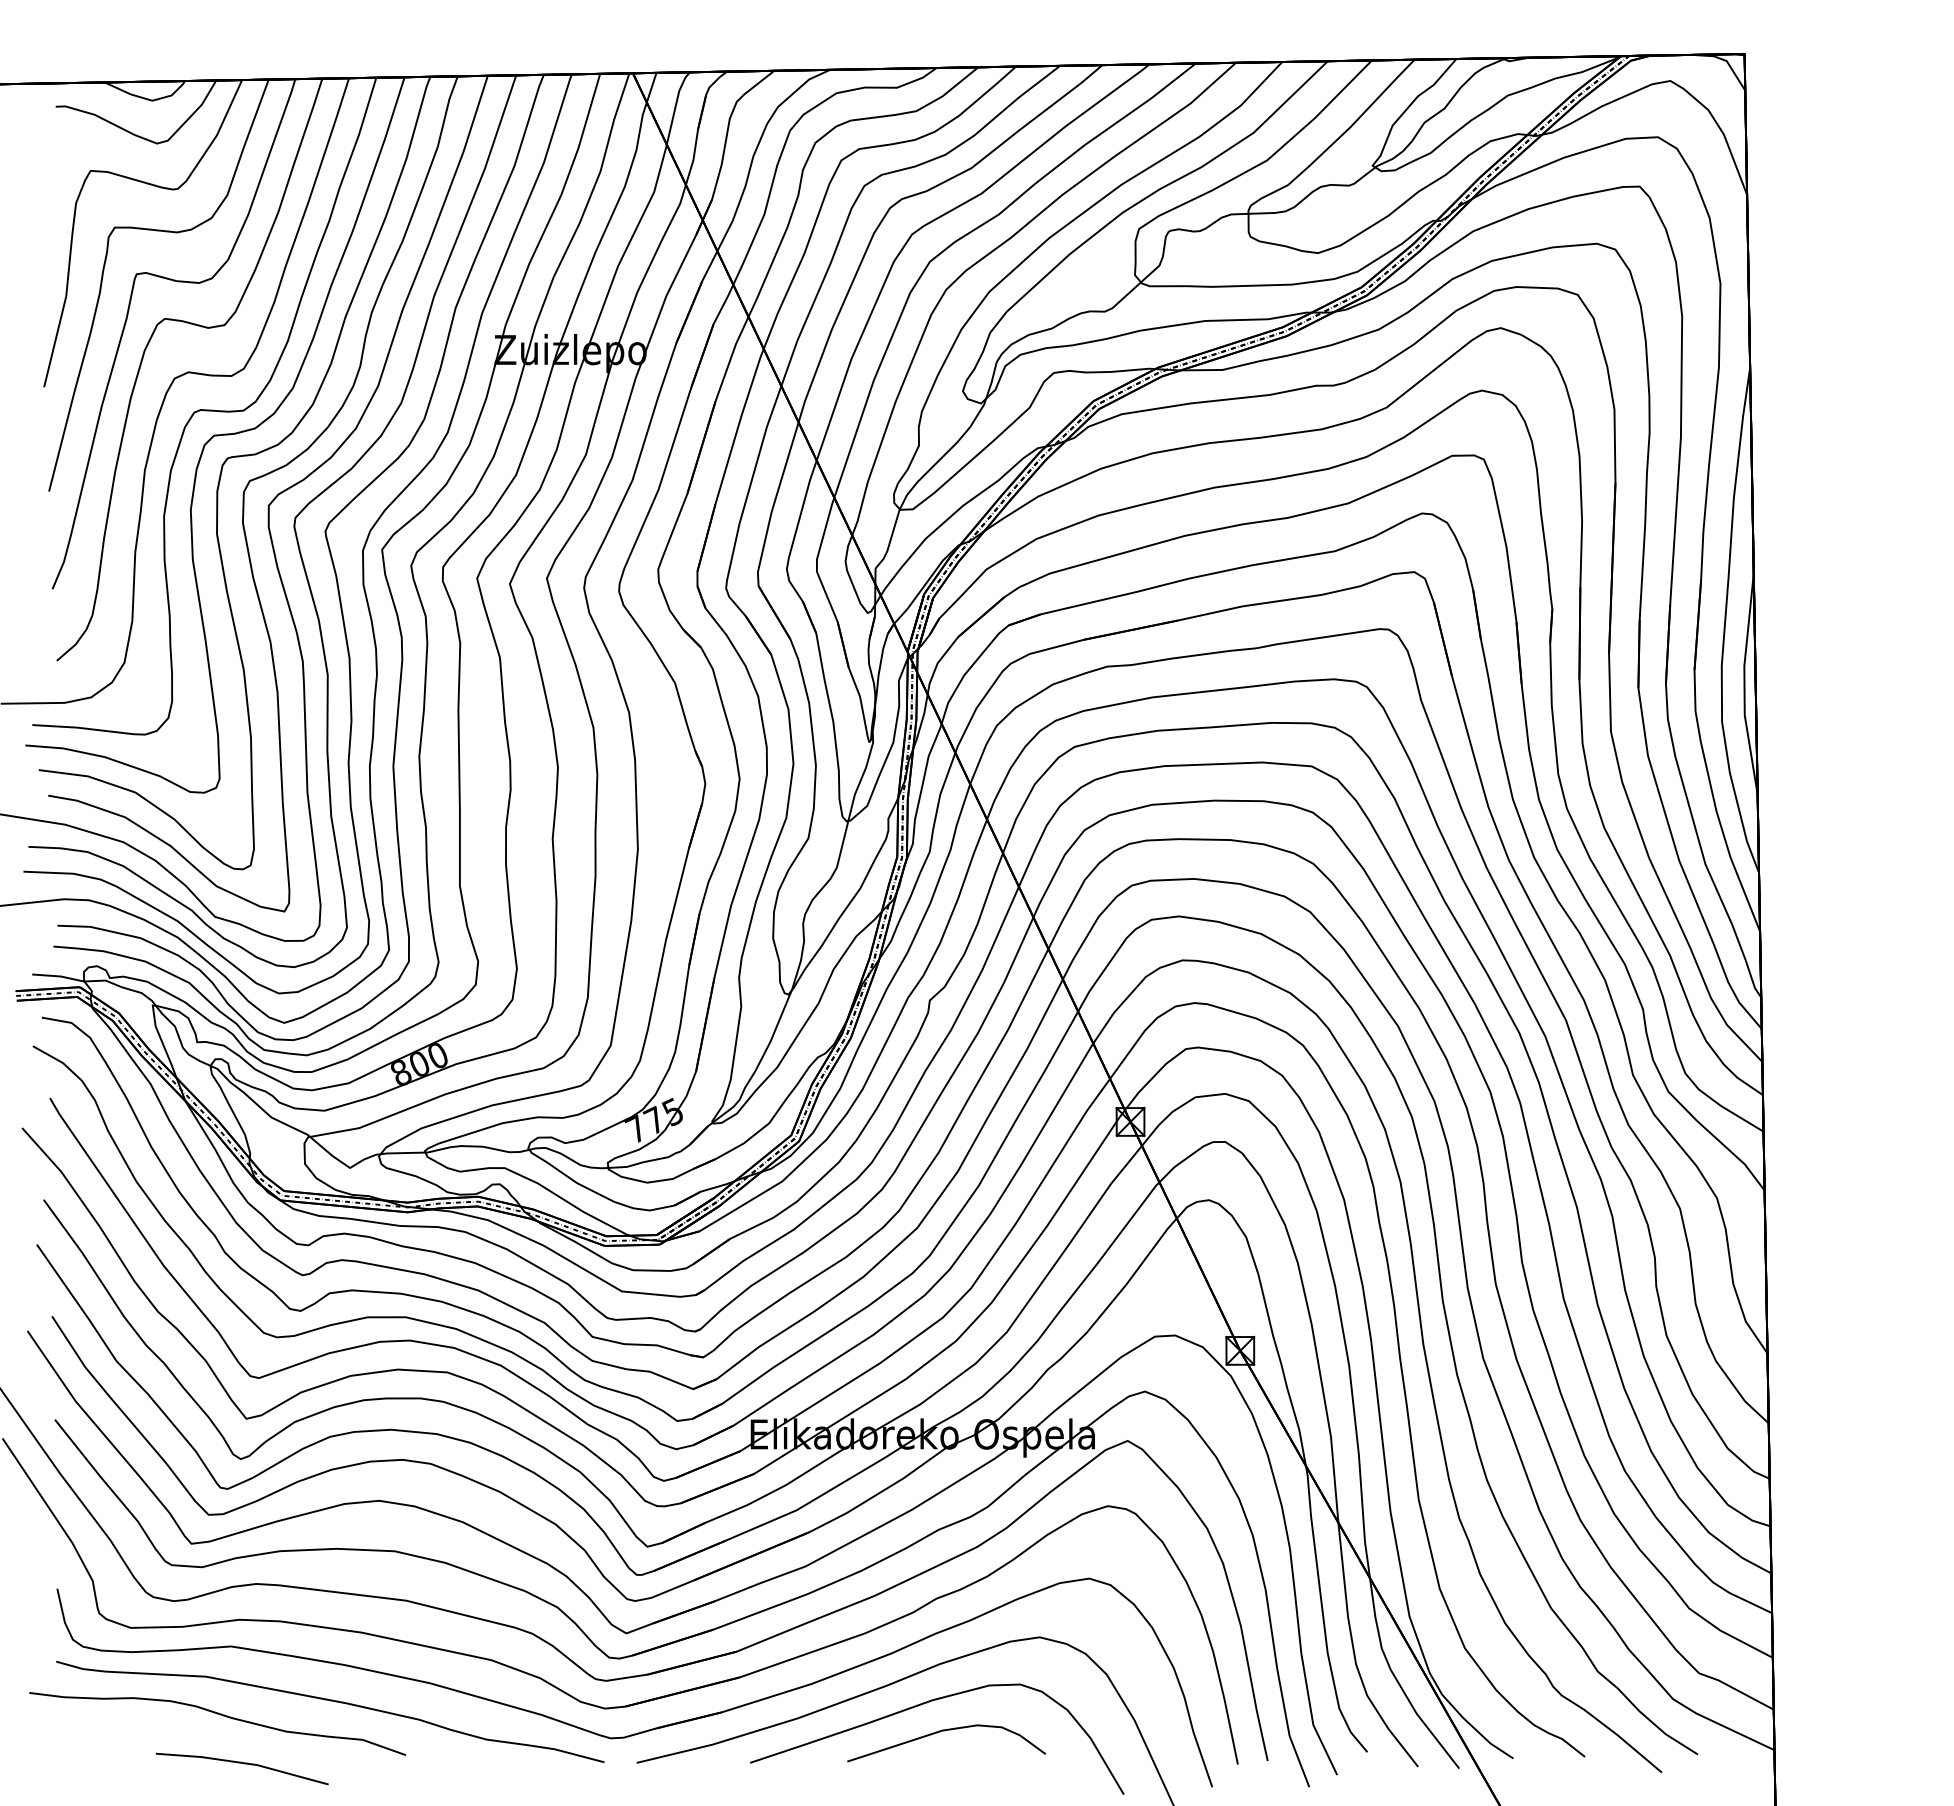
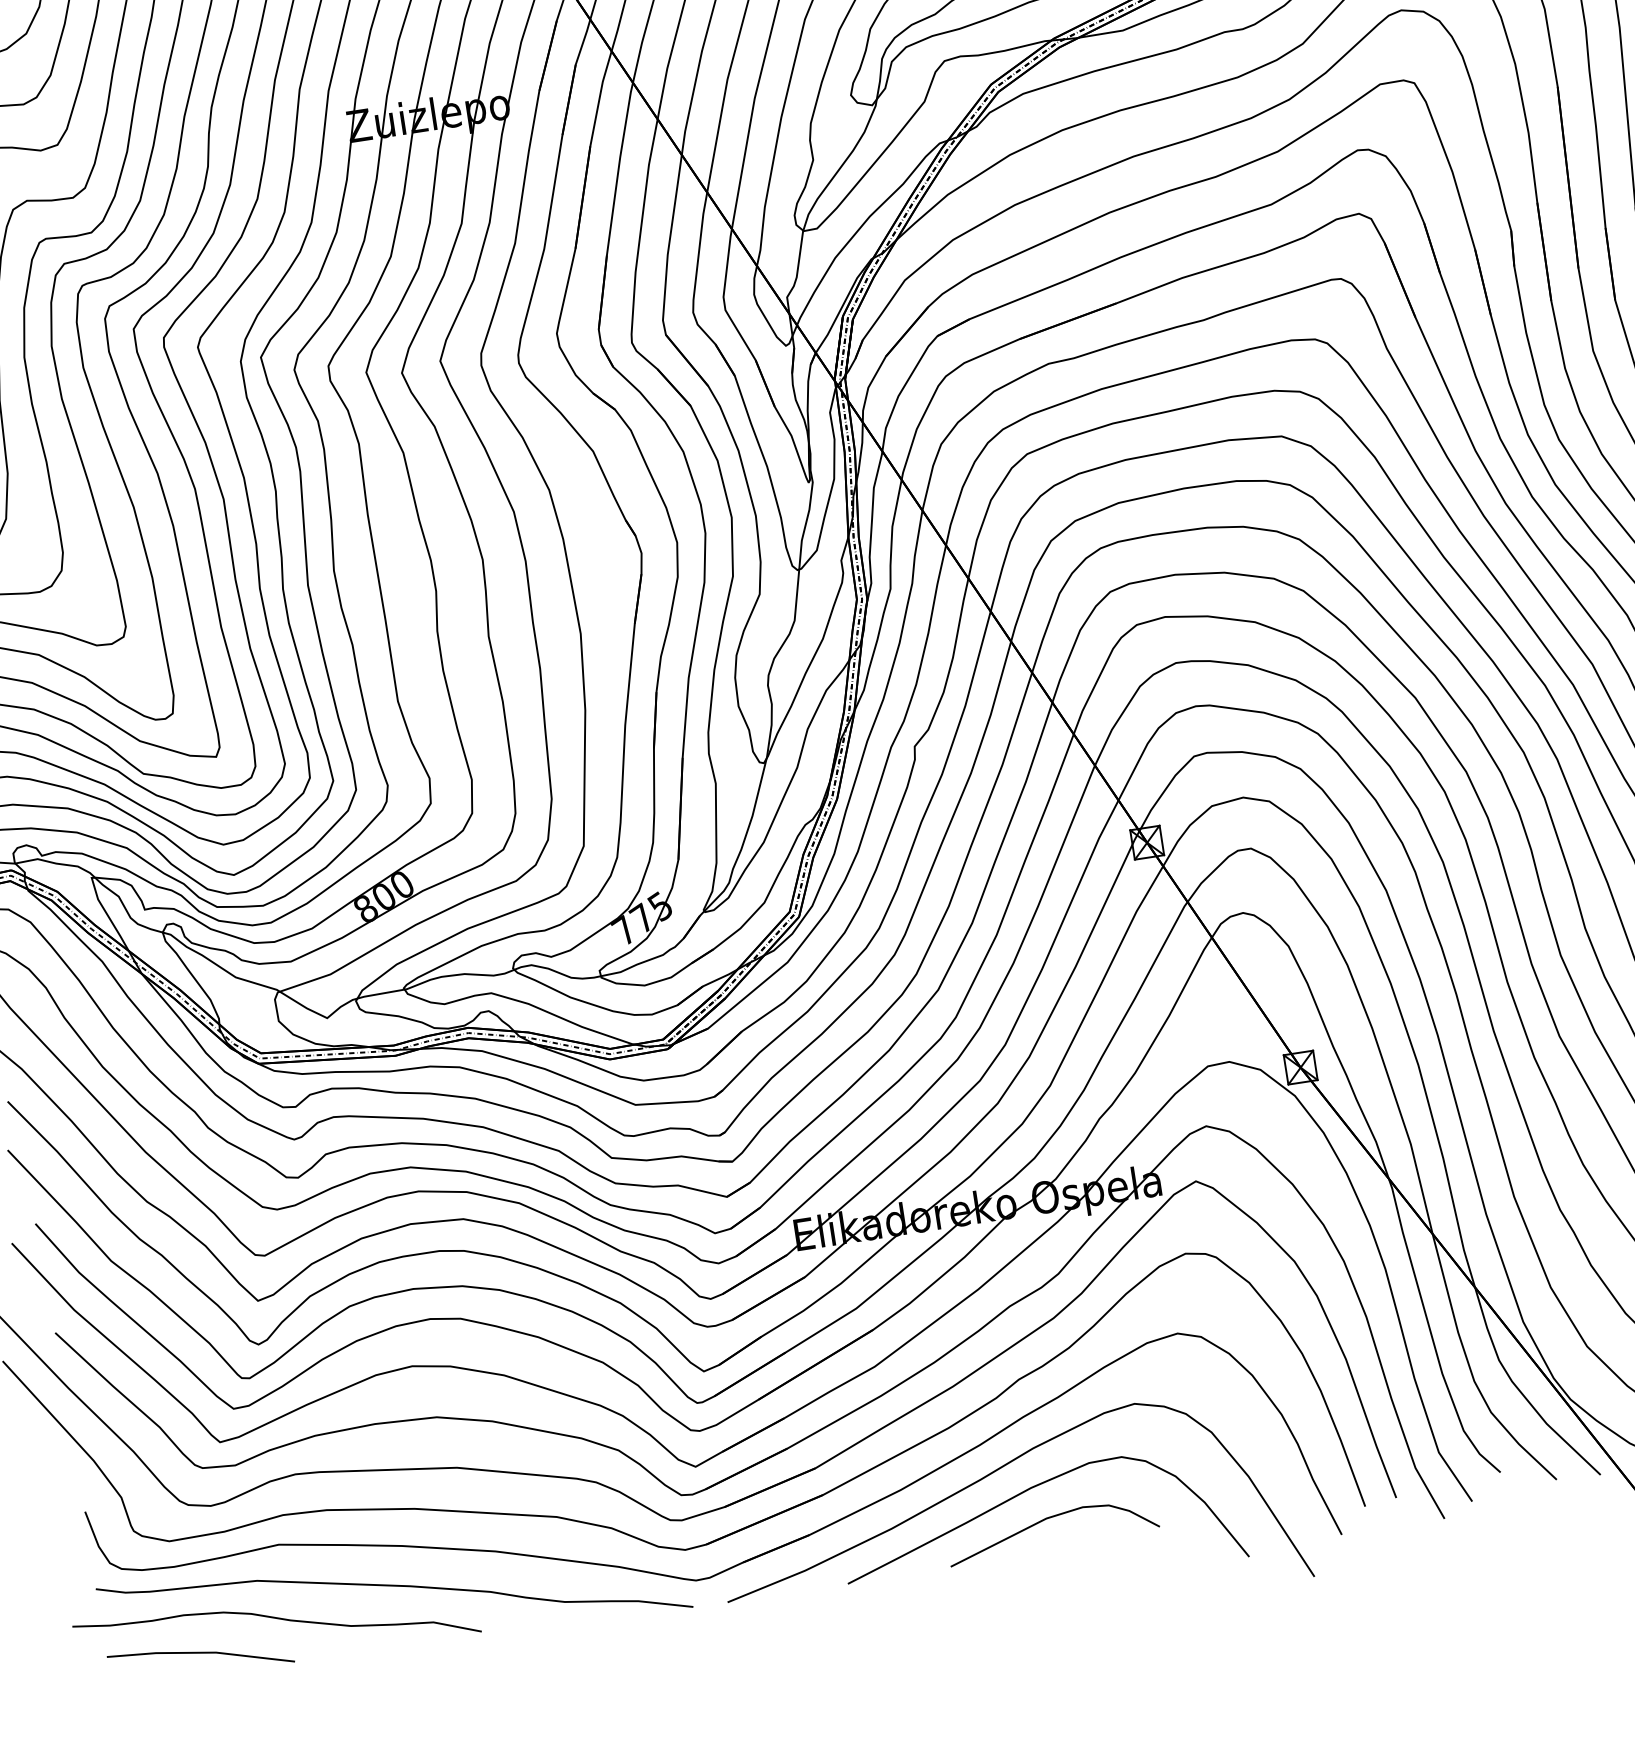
line: (241, 1763) -> (199, 1653), moved

